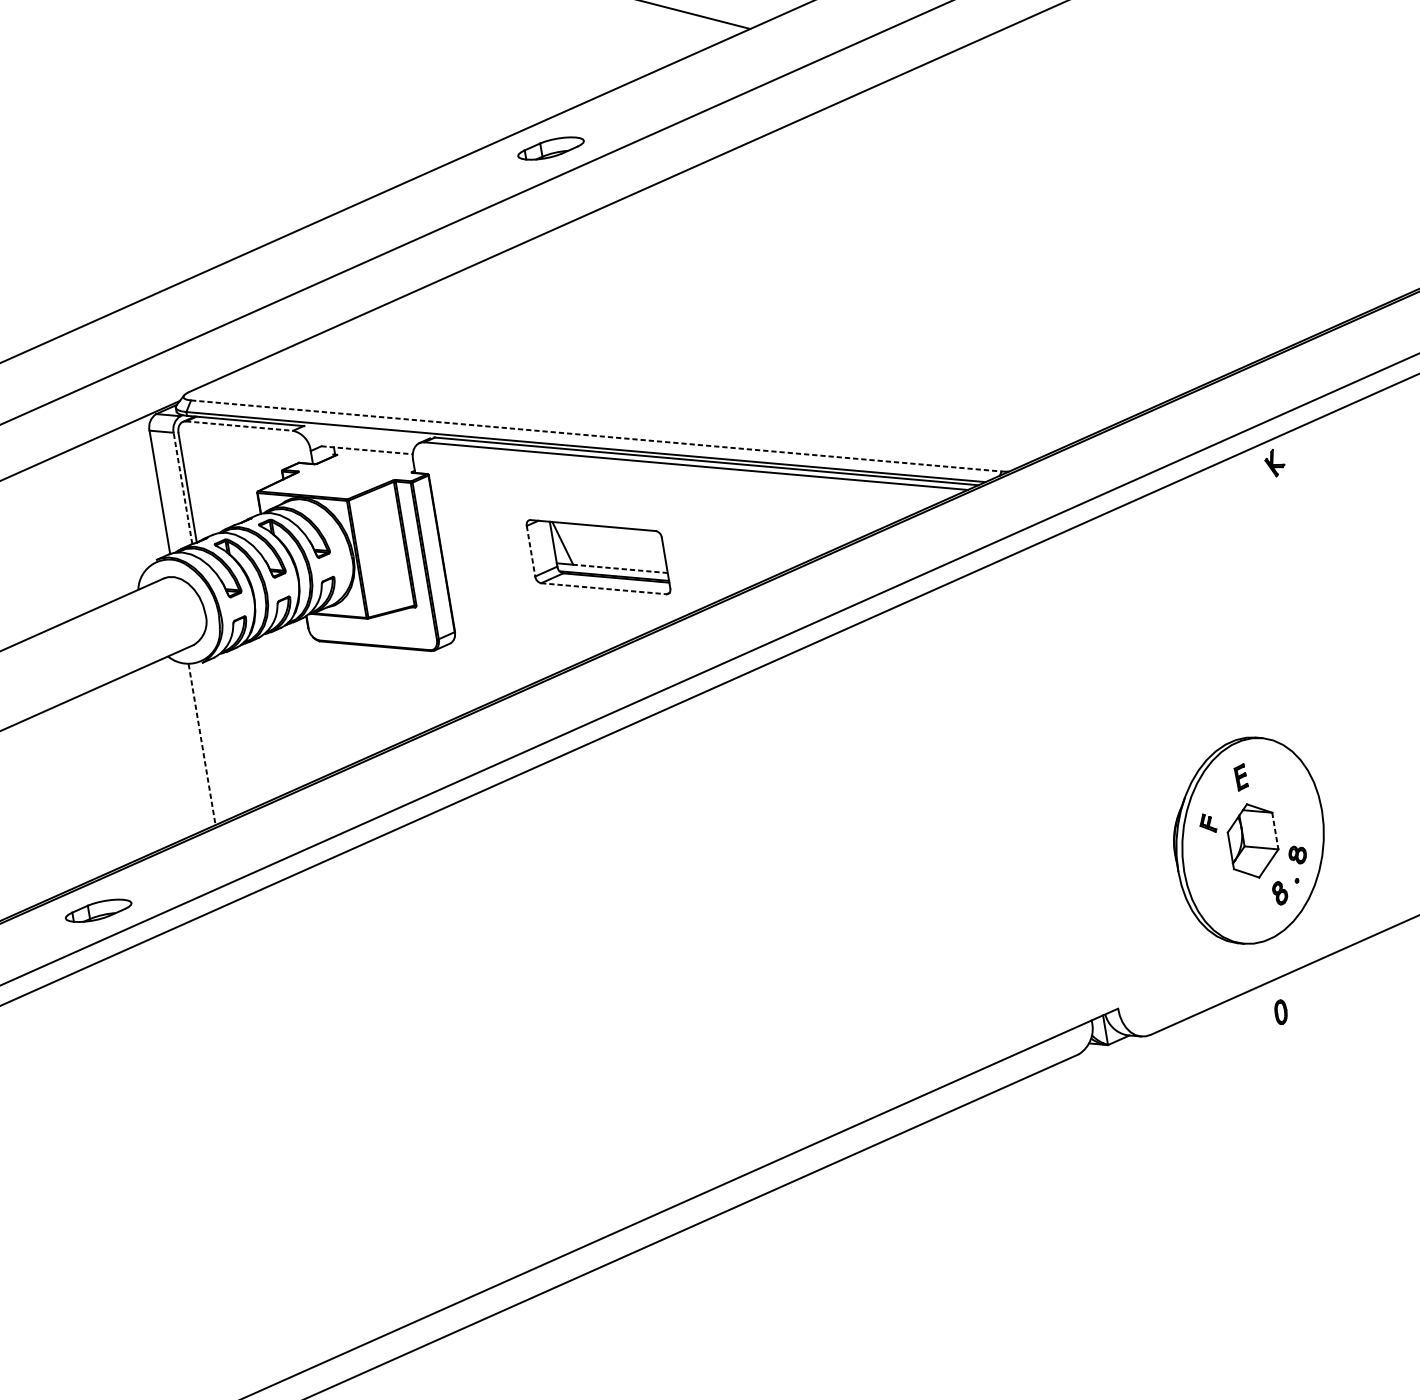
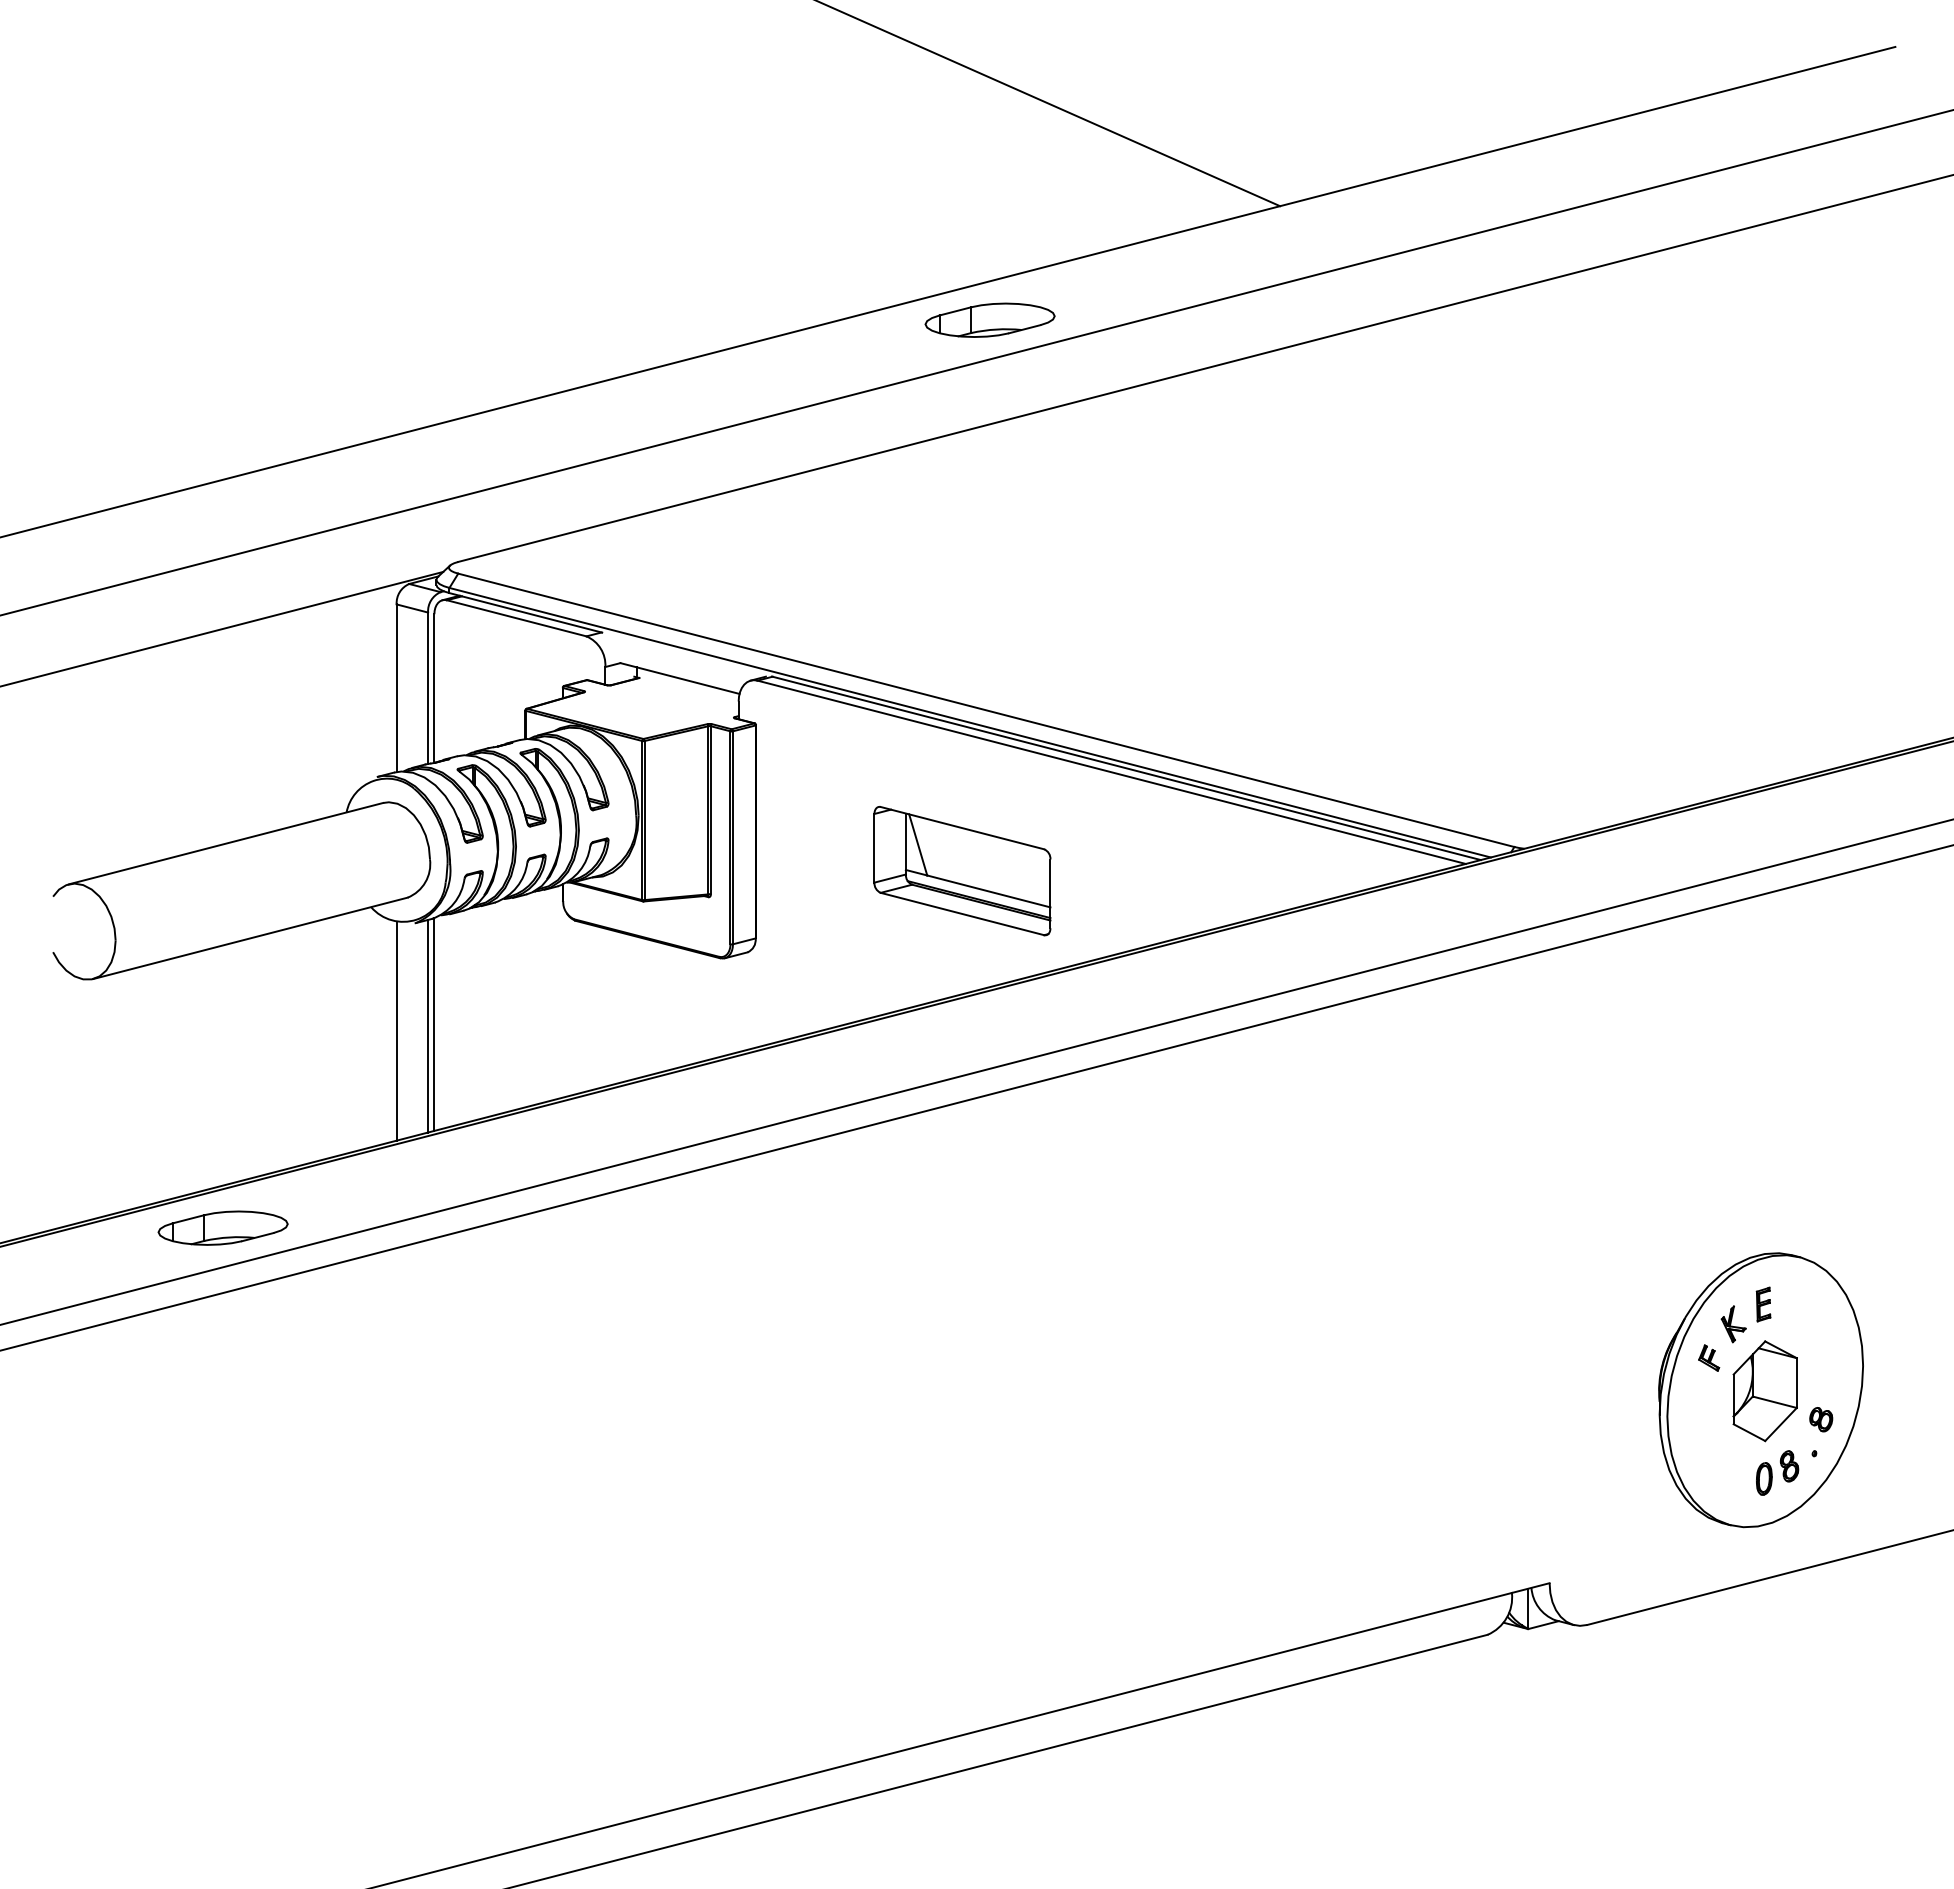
part: (550, 148) -> (989, 319), size x1.43
line: (240, 426) -> (517, 618), dashed -> solid
line: (596, 436) -> (986, 710), dashed -> solid
line: (367, 450) -> (680, 678), dashed -> solid
part: (1274, 463) -> (1733, 1324), moved
line: (183, 488) -> (428, 688), dashed -> solid
line: (531, 551) -> (874, 848), dashed -> solid
line: (620, 568) -> (988, 891), dashed -> solid
line: (603, 589) -> (962, 914), dashed -> solid
line: (229, 735) -> (434, 1024), added
line: (224, 736) -> (428, 1025), added
line: (202, 744) -> (396, 1031), dashed -> solid
line: (1275, 831) -> (1796, 1383), dashed -> solid
part: (98, 910) -> (222, 1227), size x1.43
part: (1281, 1011) -> (1764, 1478), moved

